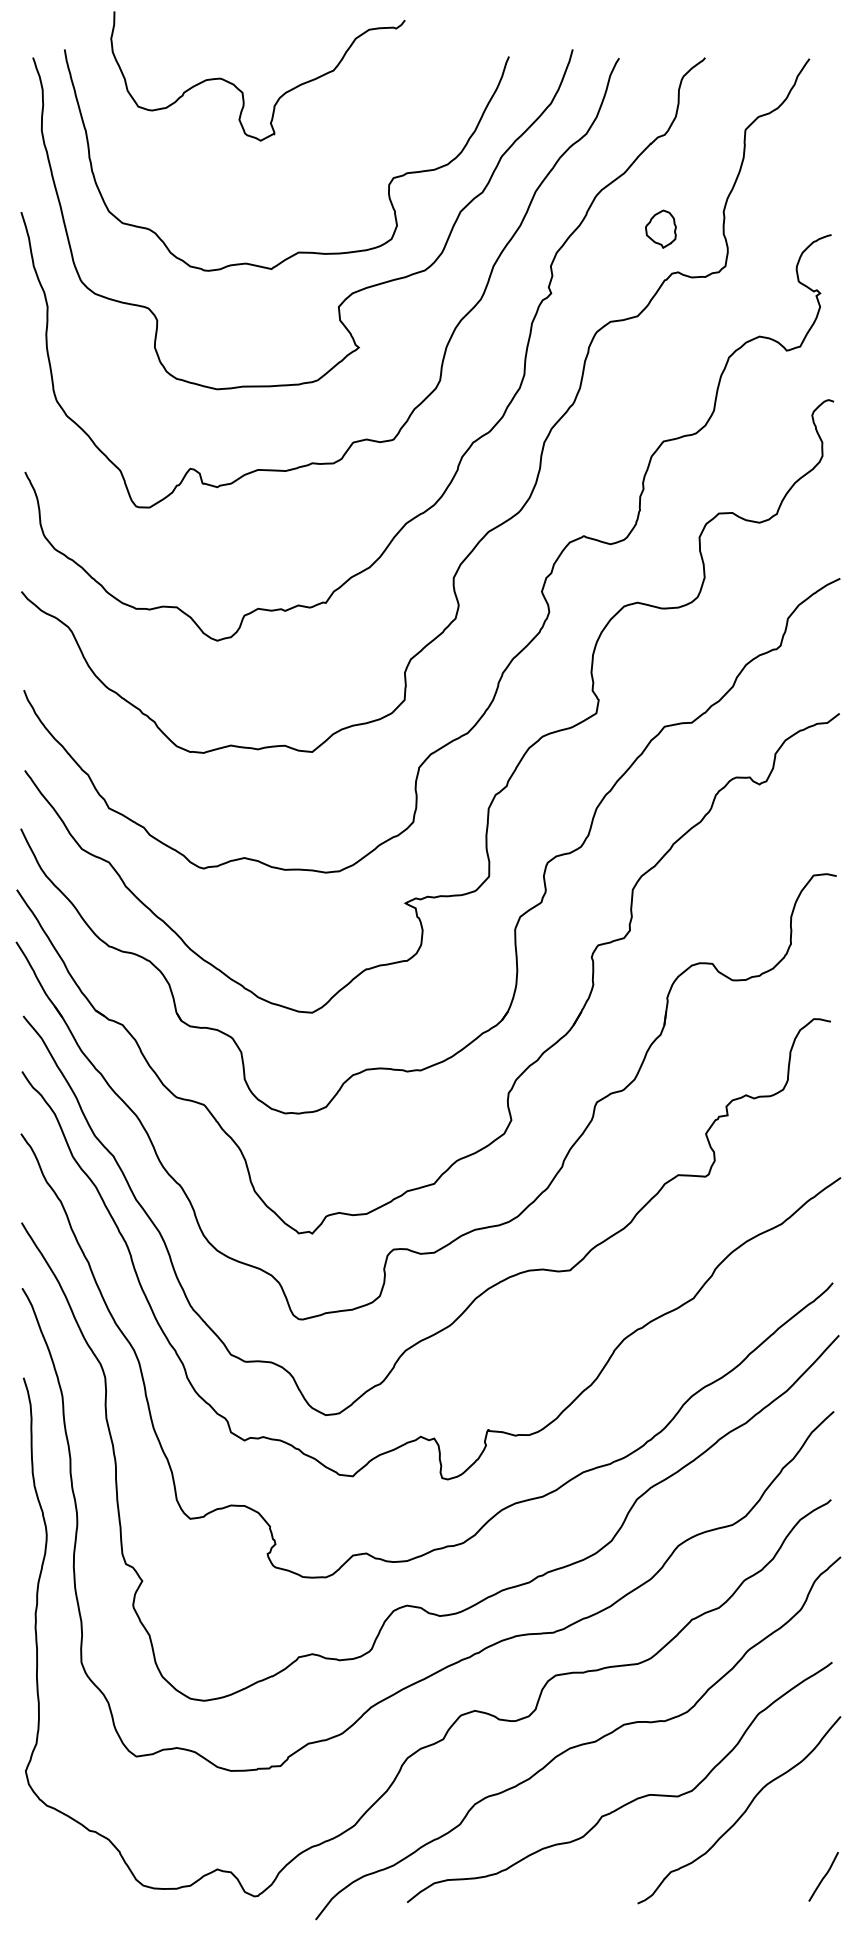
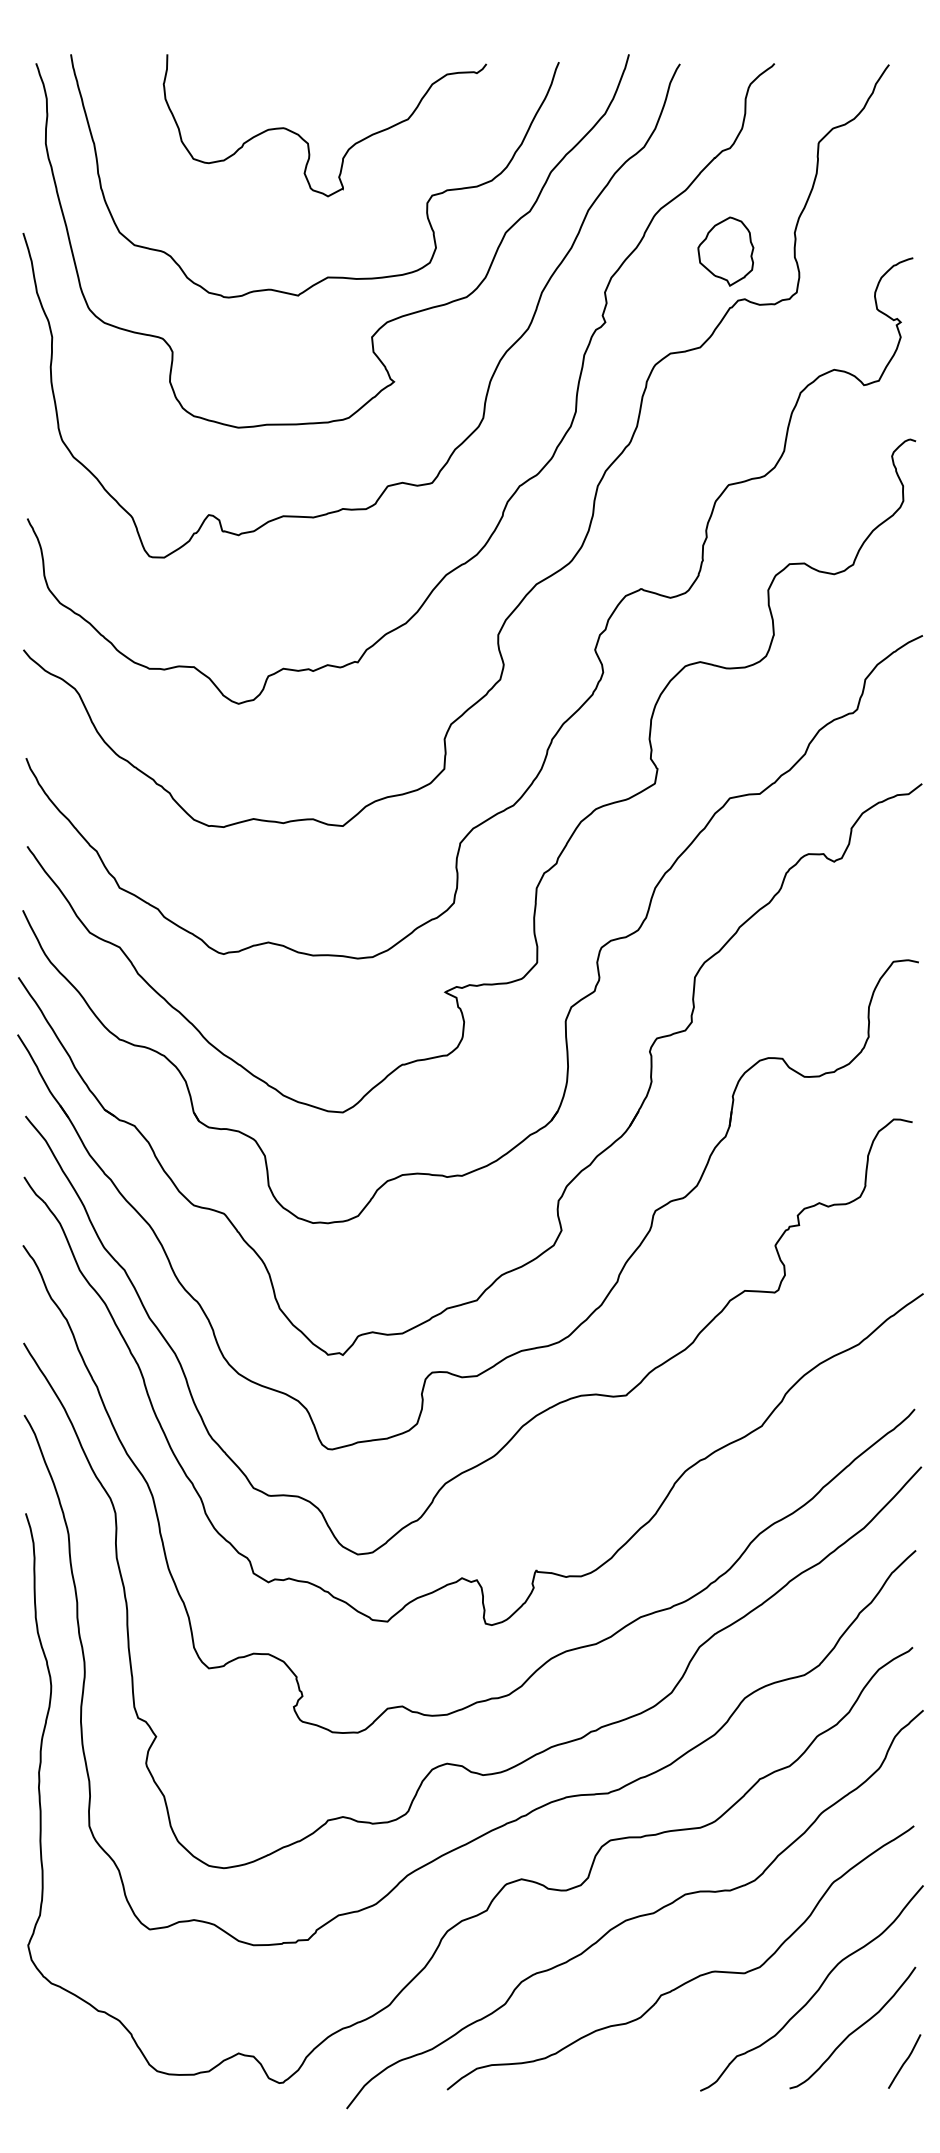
curve: (242, 91) -> (307, 142), moved
part: (660, 229) -> (725, 252), size x1.67
curve: (778, 1847) -> (854, 2029), added

